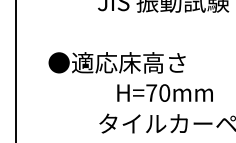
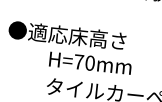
text: (164, 92) -> (90, 62), moved

